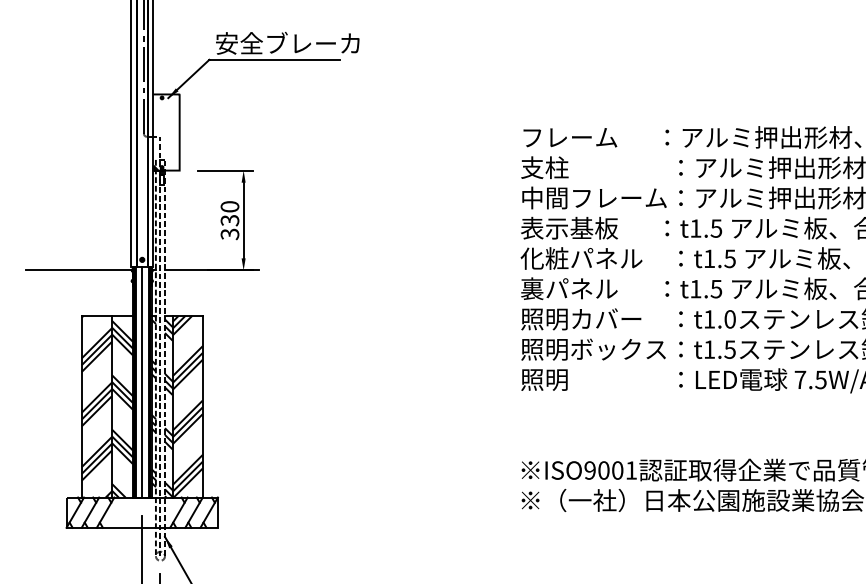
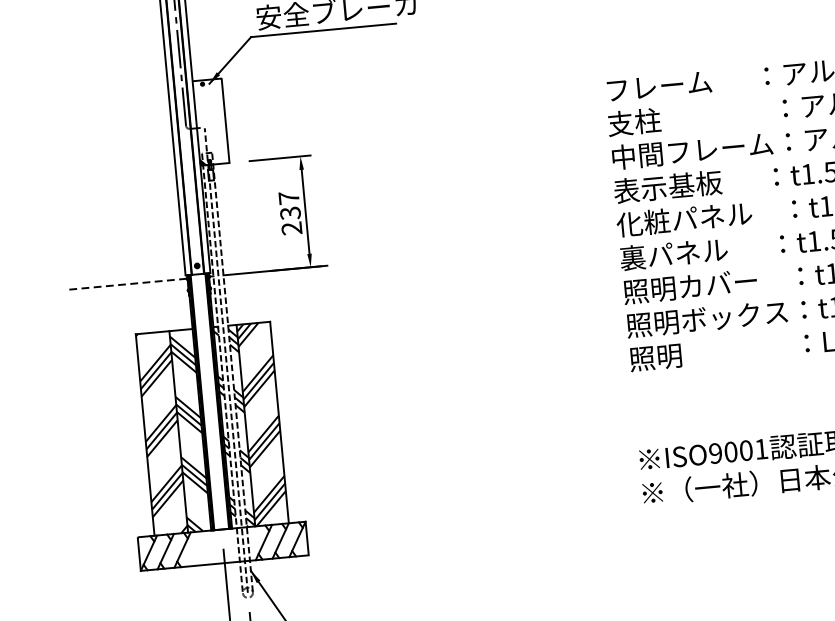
text: (229, 220) -> (289, 213), 330 -> 237
line: (78, 270) -> (127, 284), solid -> dashed
line: (142, 382) -> (210, 401), removed

